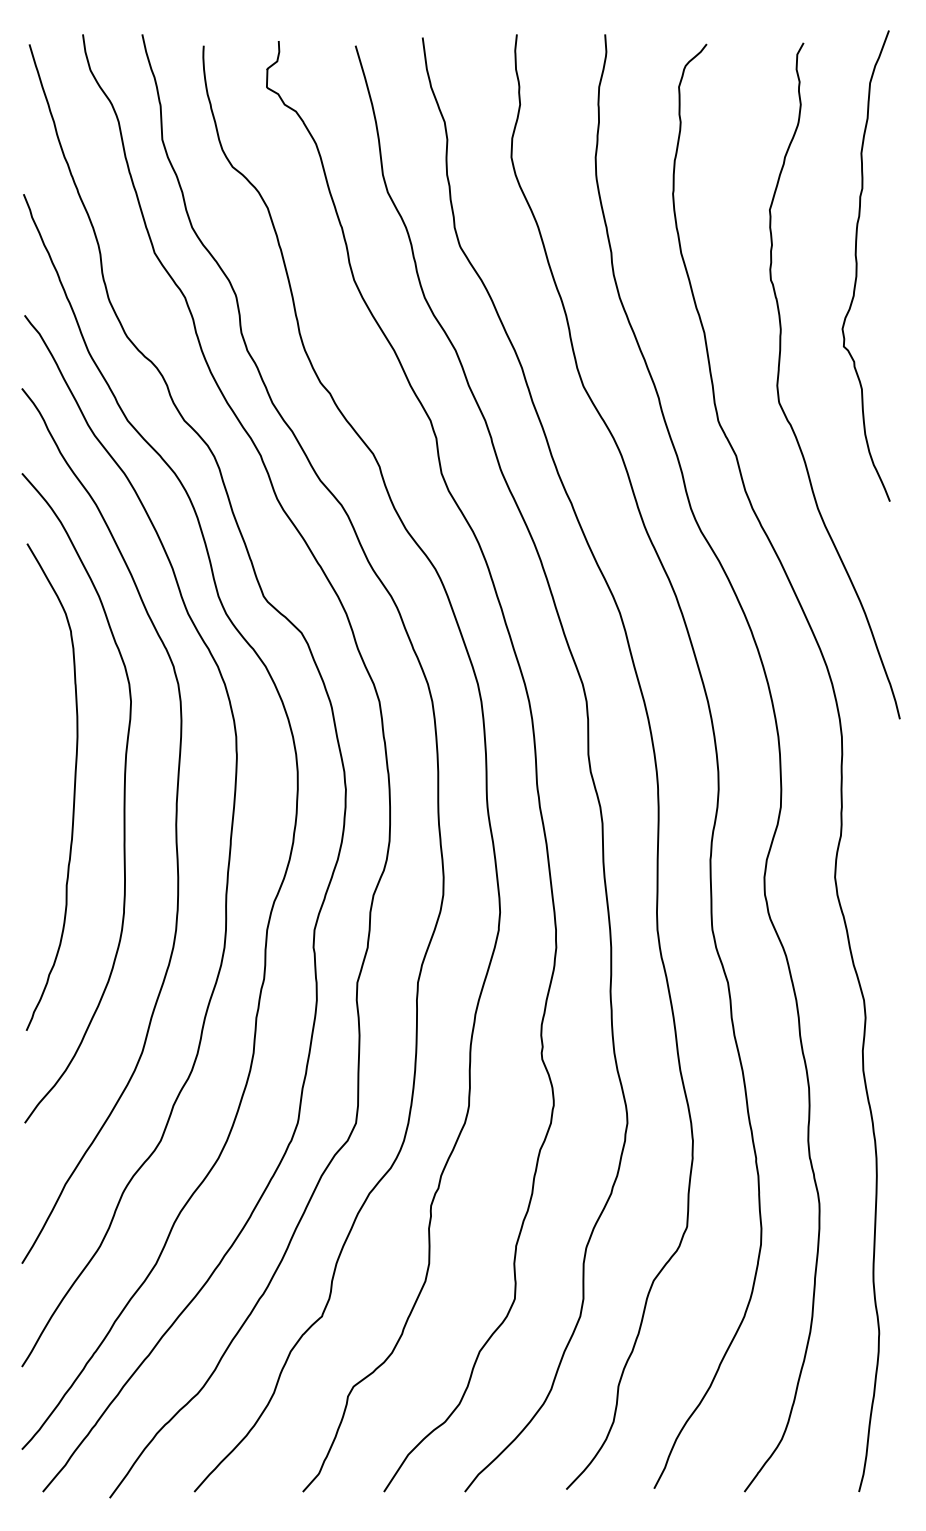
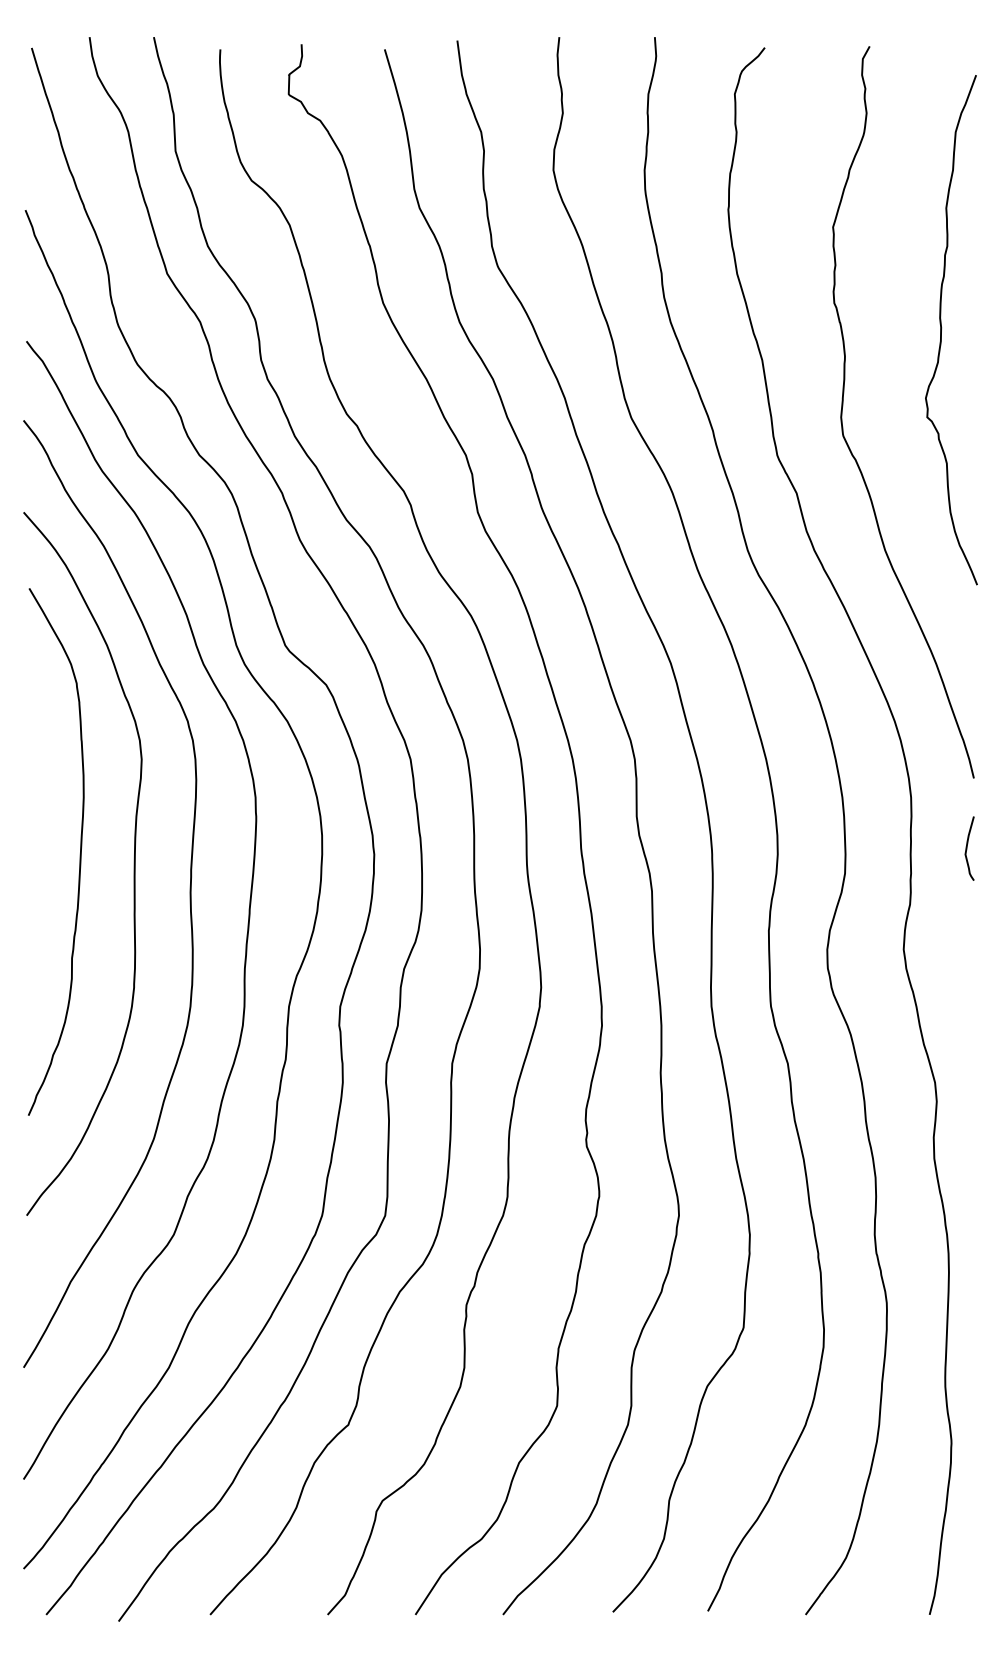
curve: (857, 265) -> (942, 329), moved
curve: (894, 782) -> (968, 846), added

